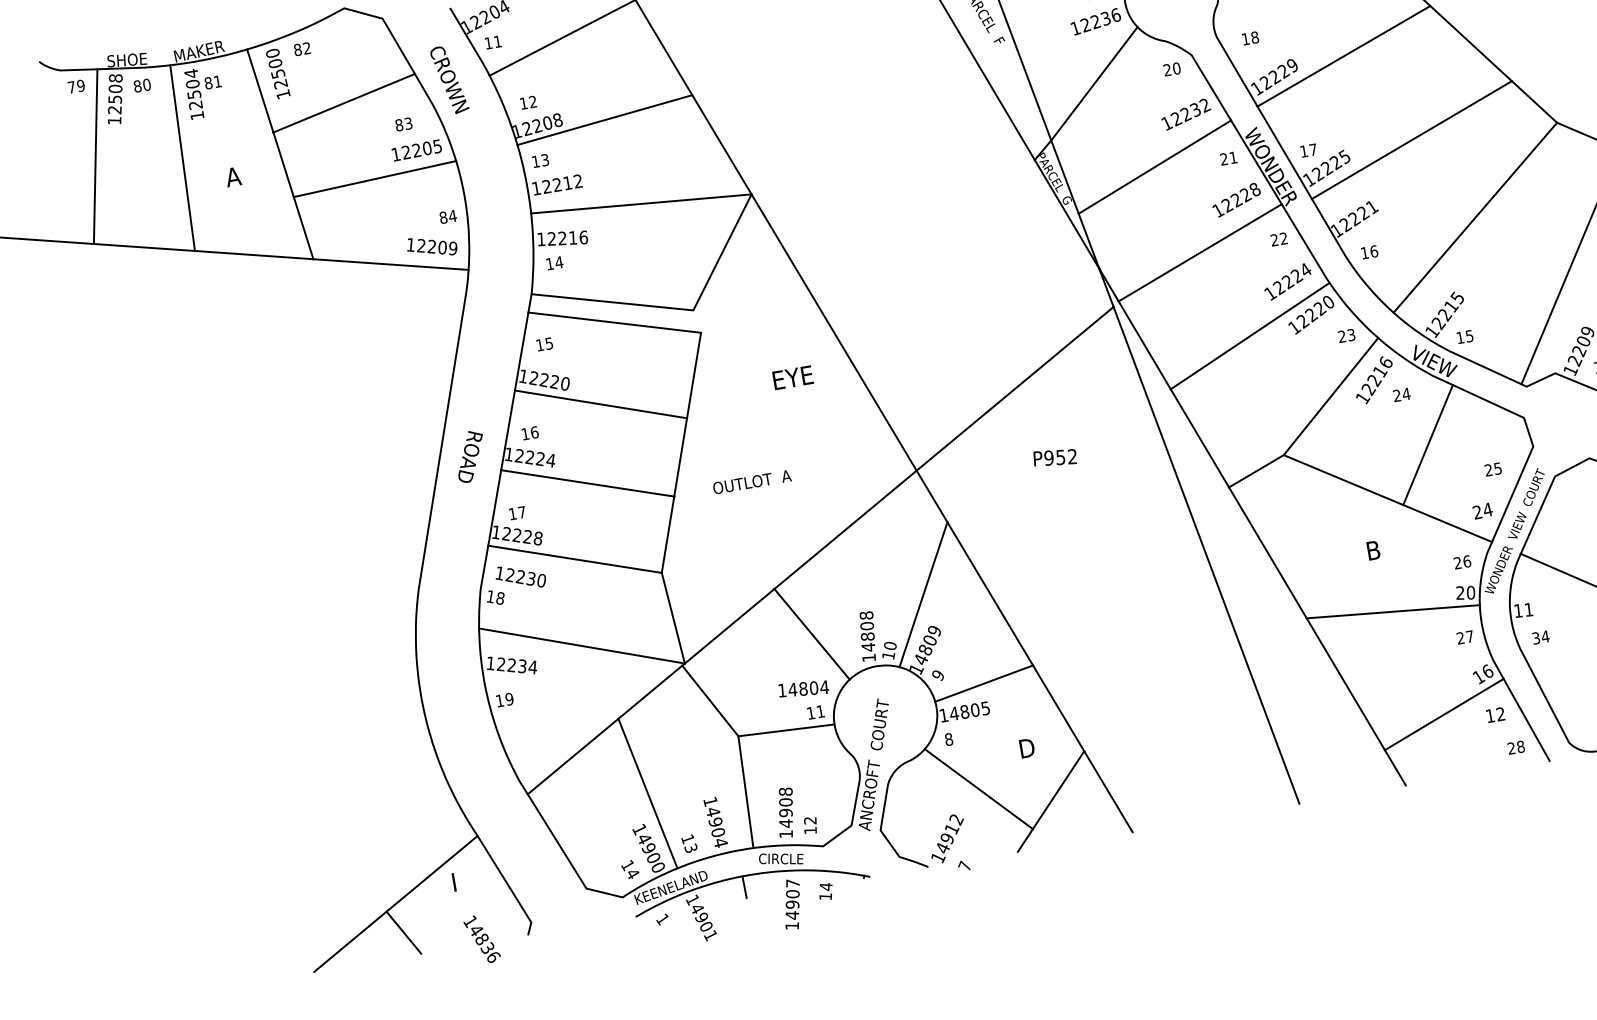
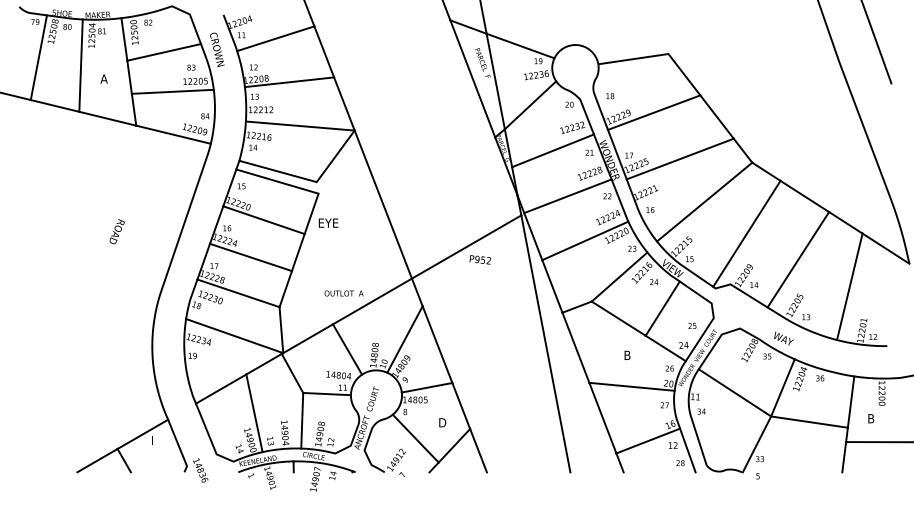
text: (792, 376) -> (328, 222), moved
text: (468, 456) -> (116, 231), moved
text: (1053, 457) -> (479, 259), moved
text: (751, 482) -> (343, 293), moved
text: (481, 939) -> (200, 470), moved

